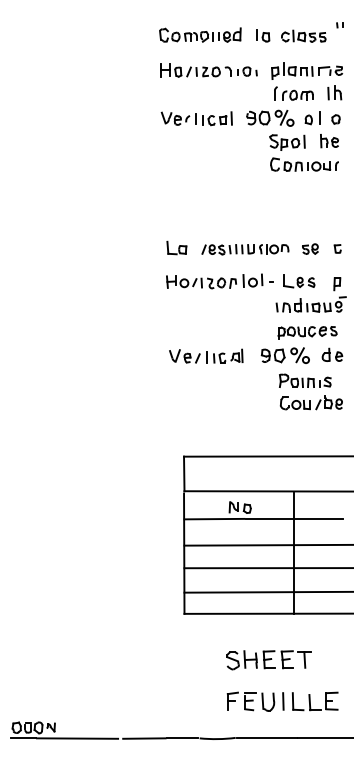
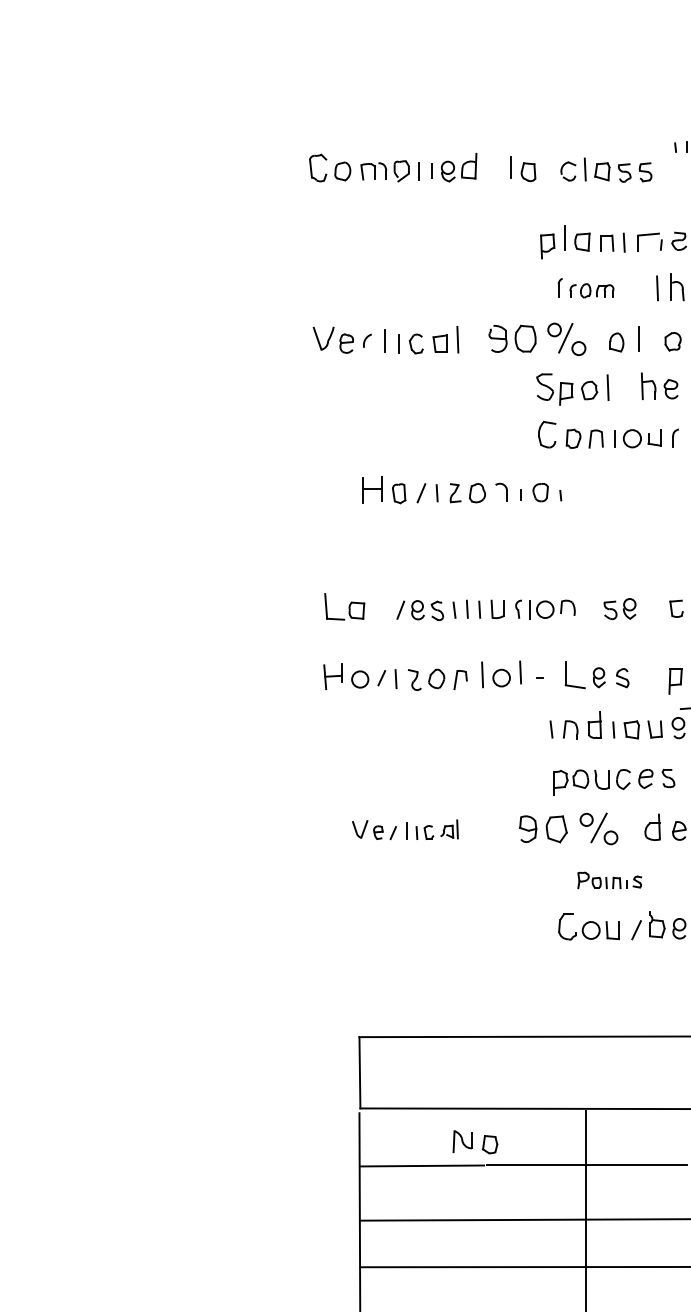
part: (208, 70) -> (461, 490), moved
part: (293, 93) -> (585, 288), size x0.7
part: (206, 355) -> (405, 828), size x0.7
part: (305, 380) -> (609, 880), size x0.6

